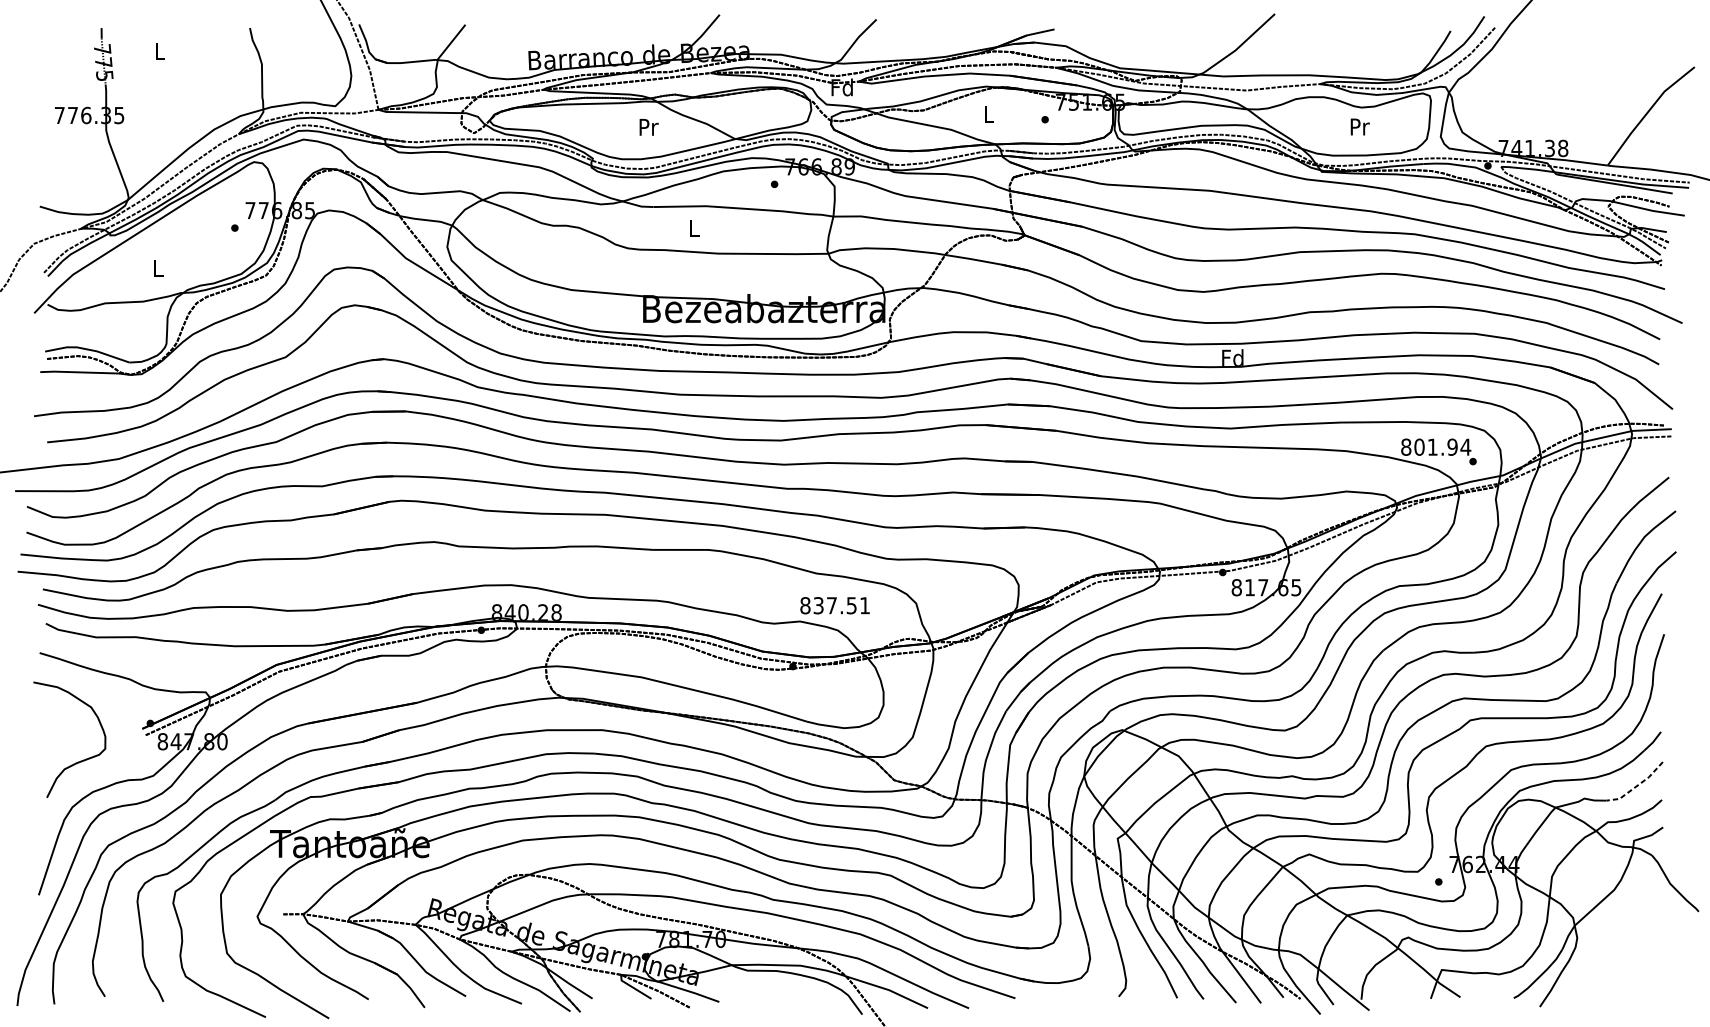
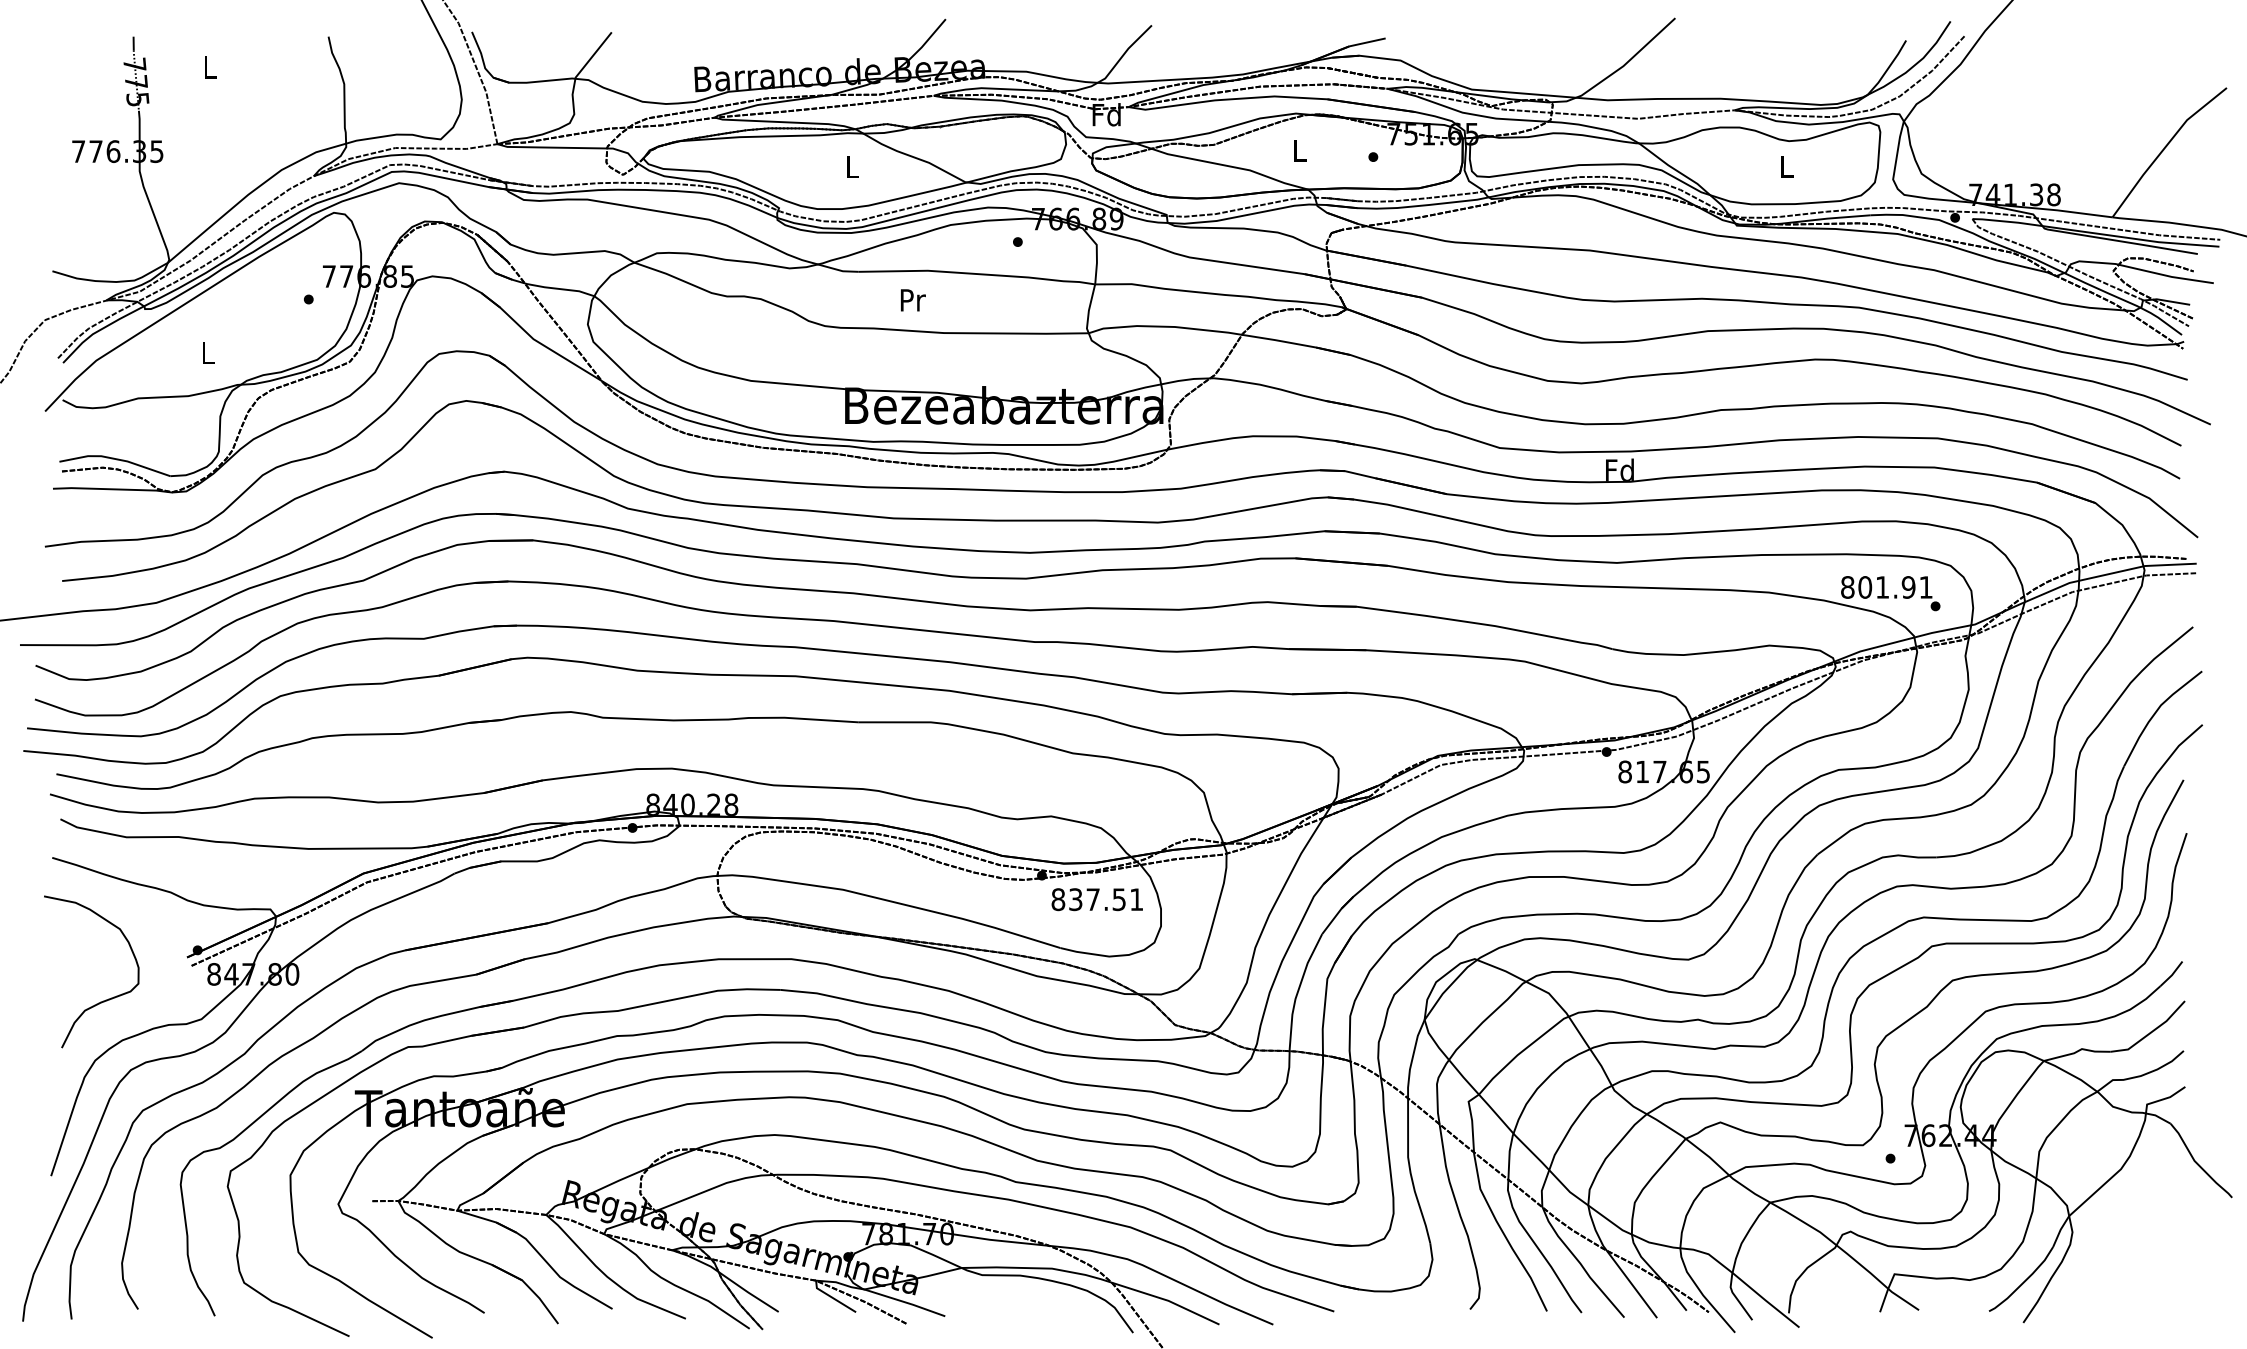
text: (1360, 126) -> (1787, 166), Pr -> L
text: (648, 127) -> (852, 167), Pr -> L
text: (694, 228) -> (912, 300), L -> Pr
text: (1465, 447) -> (1925, 587), 801.94 -> 801.91
text: (834, 605) -> (1096, 899), moved
line: (1637, 785) -> (2151, 1032), dashed -> solid

